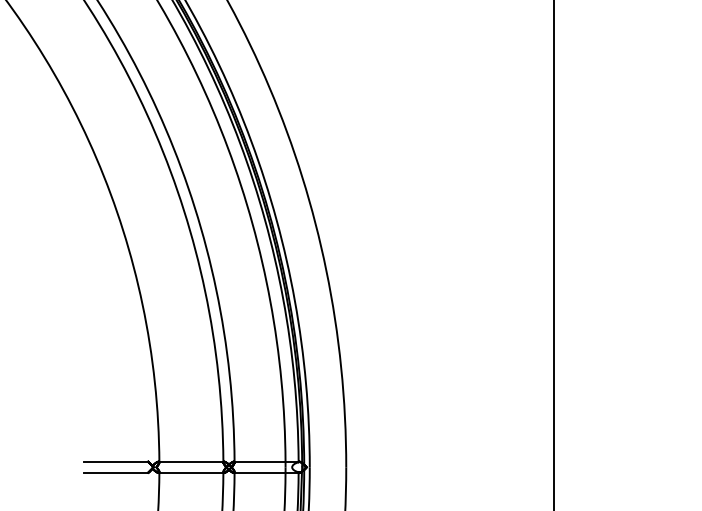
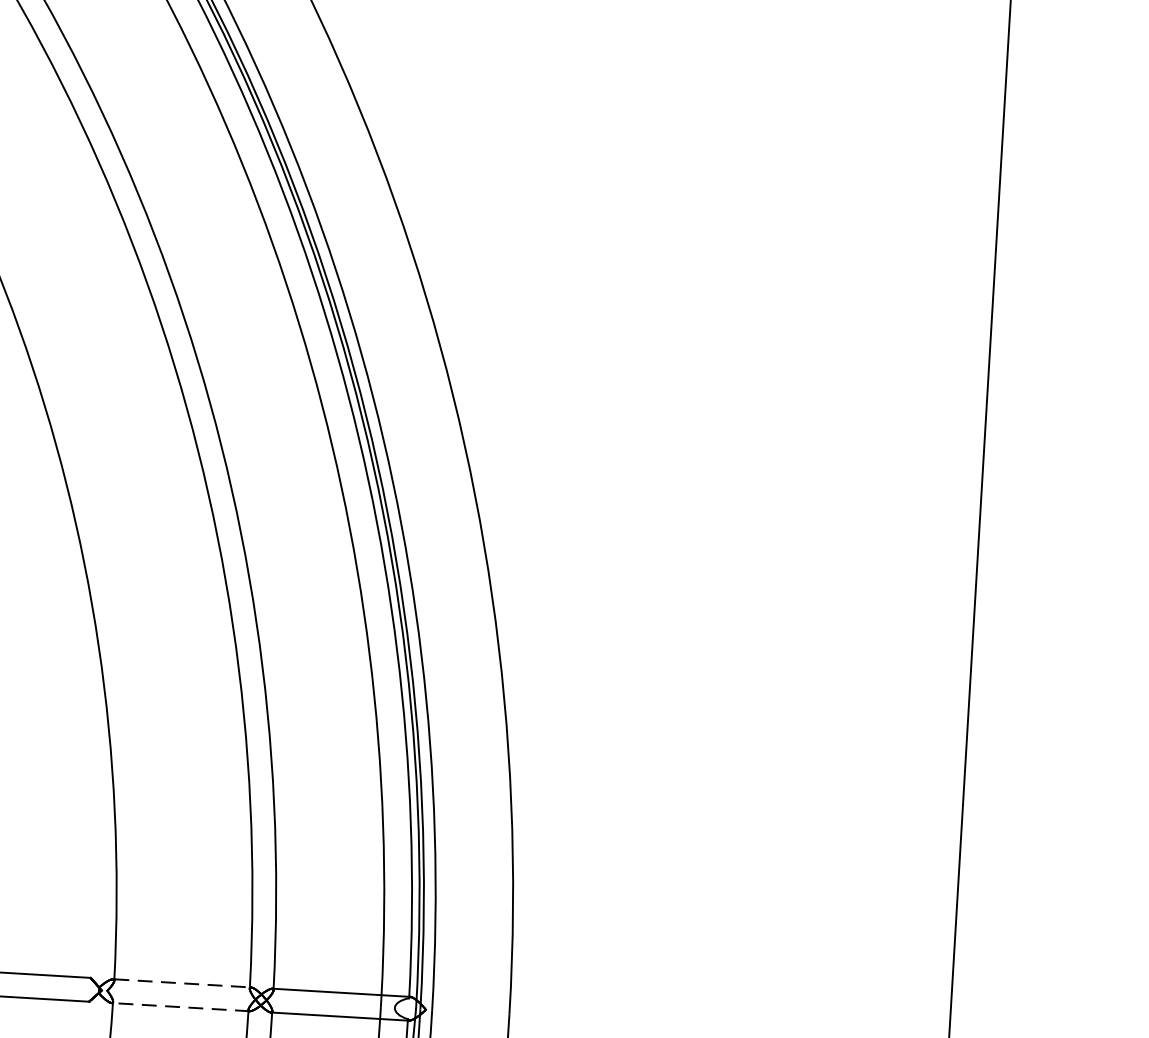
line: (192, 461) -> (184, 983), solid -> dashed
line: (191, 472) -> (180, 1006), solid -> dashed

